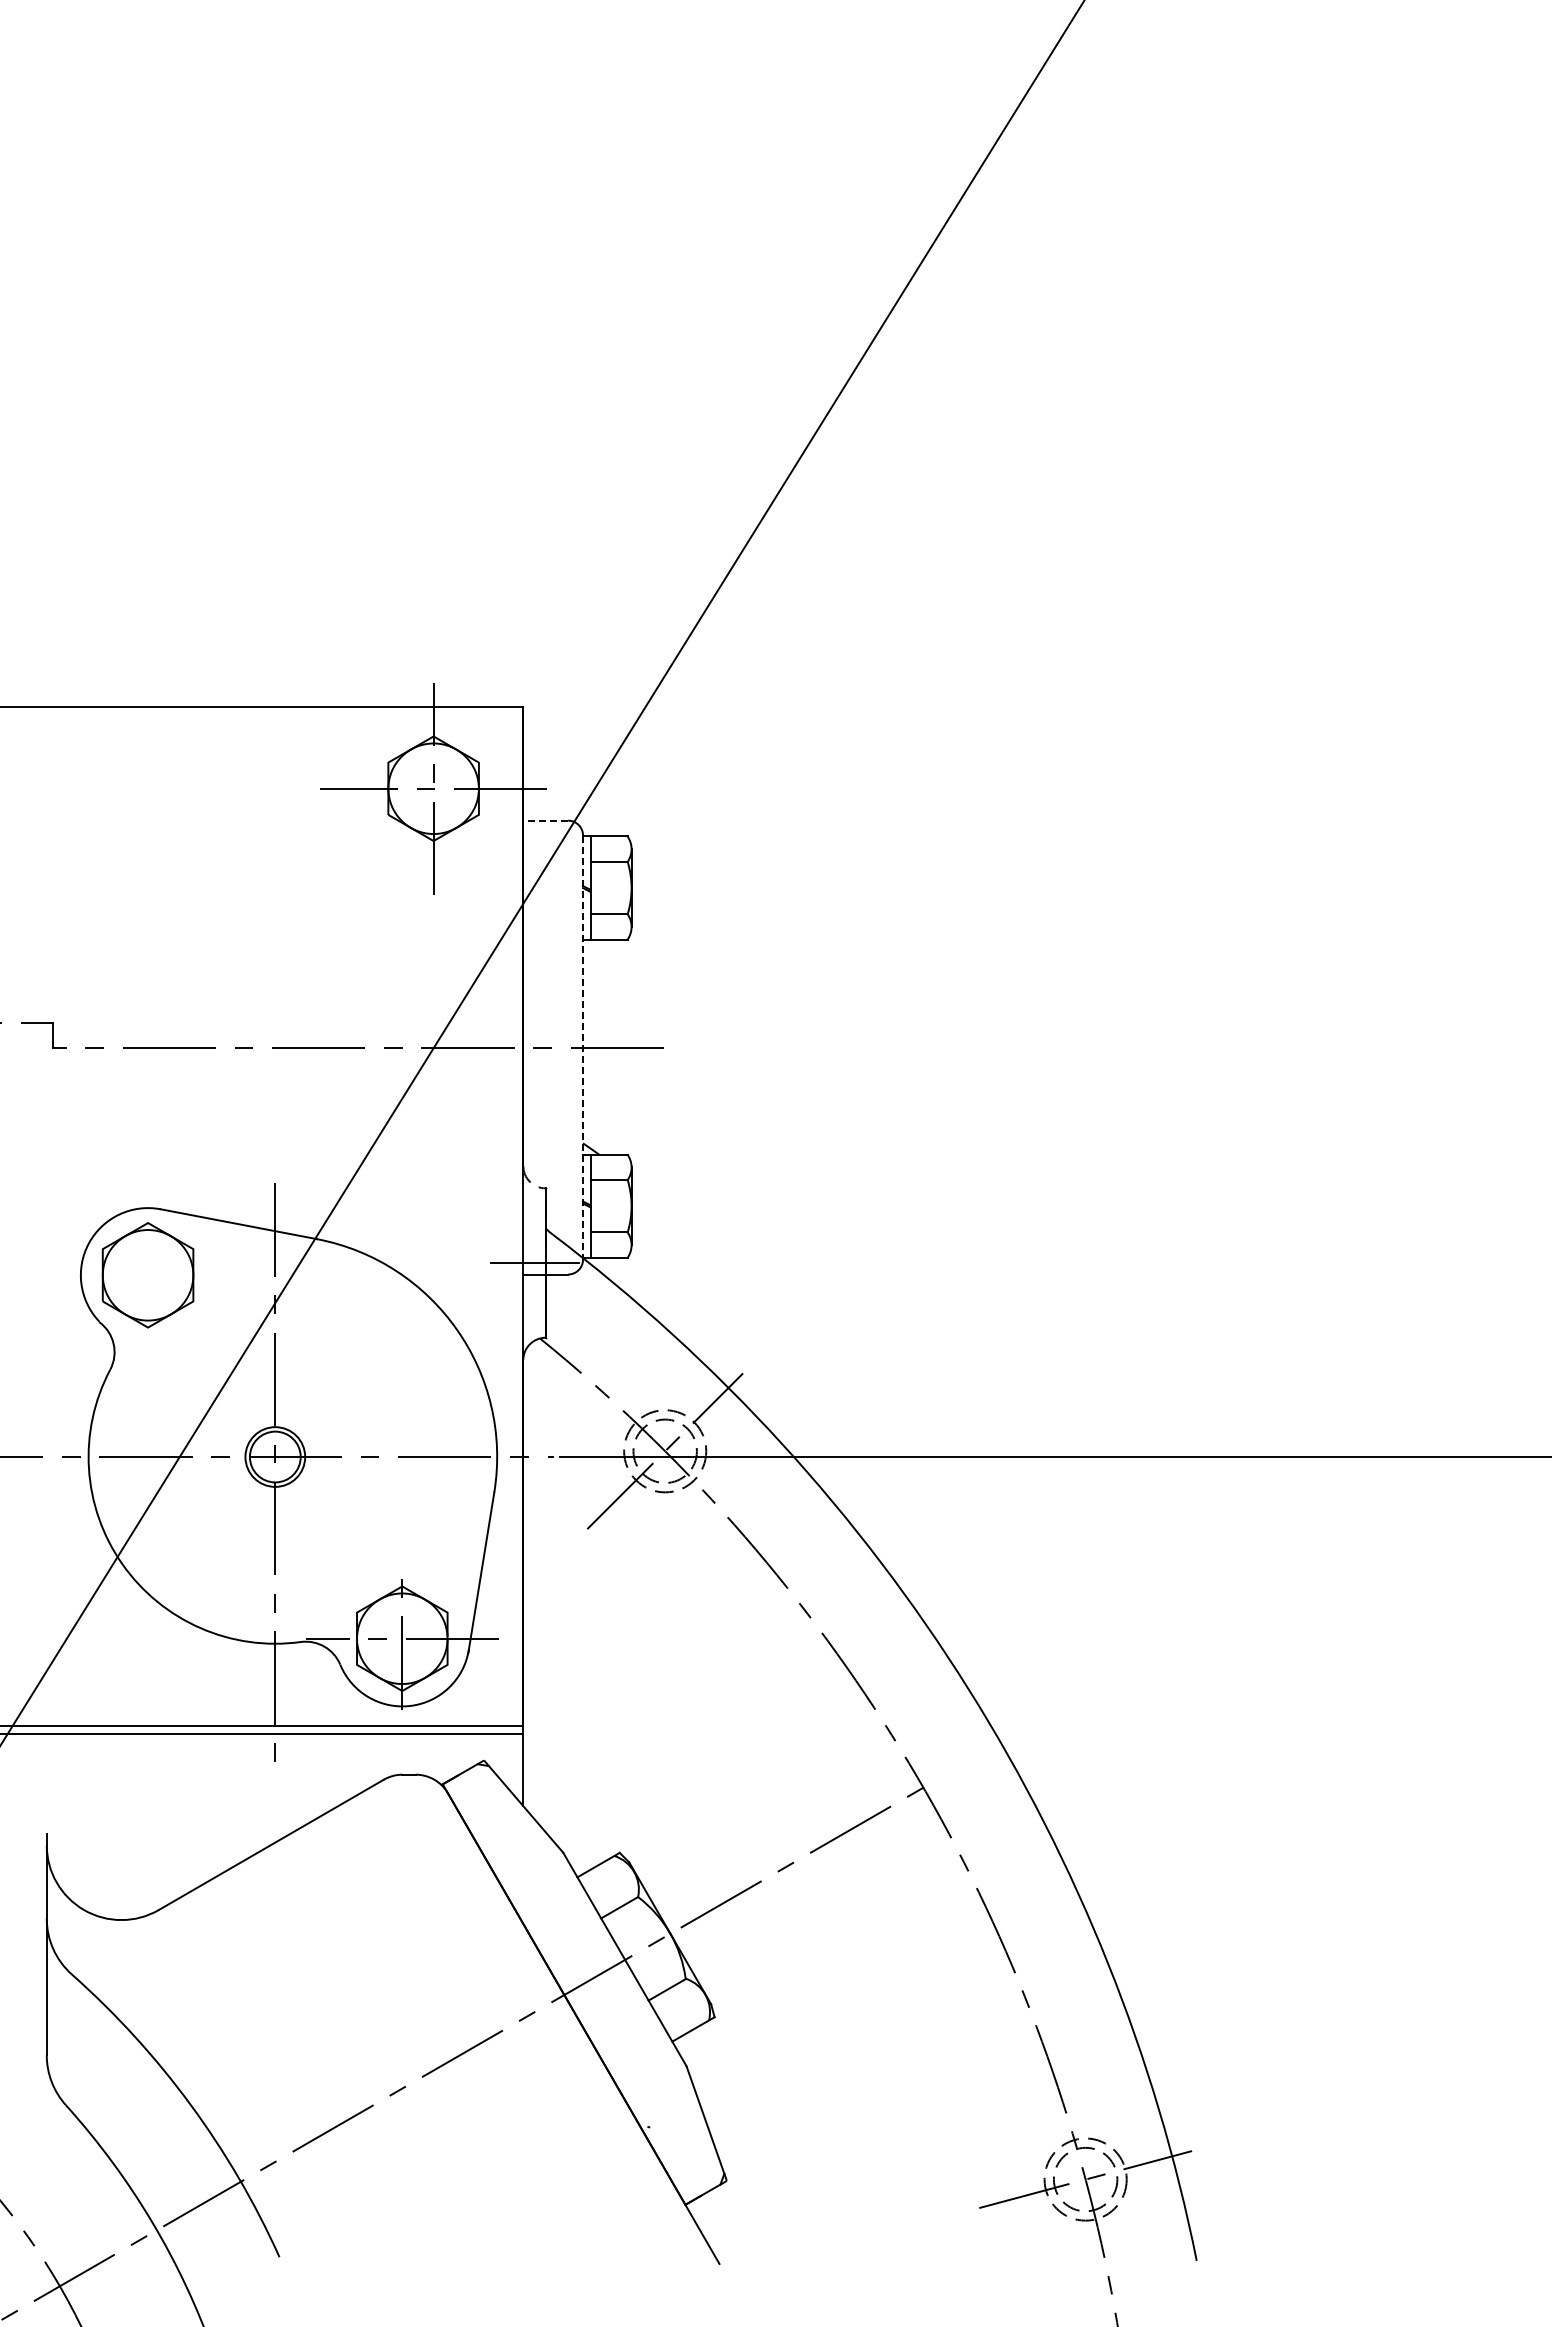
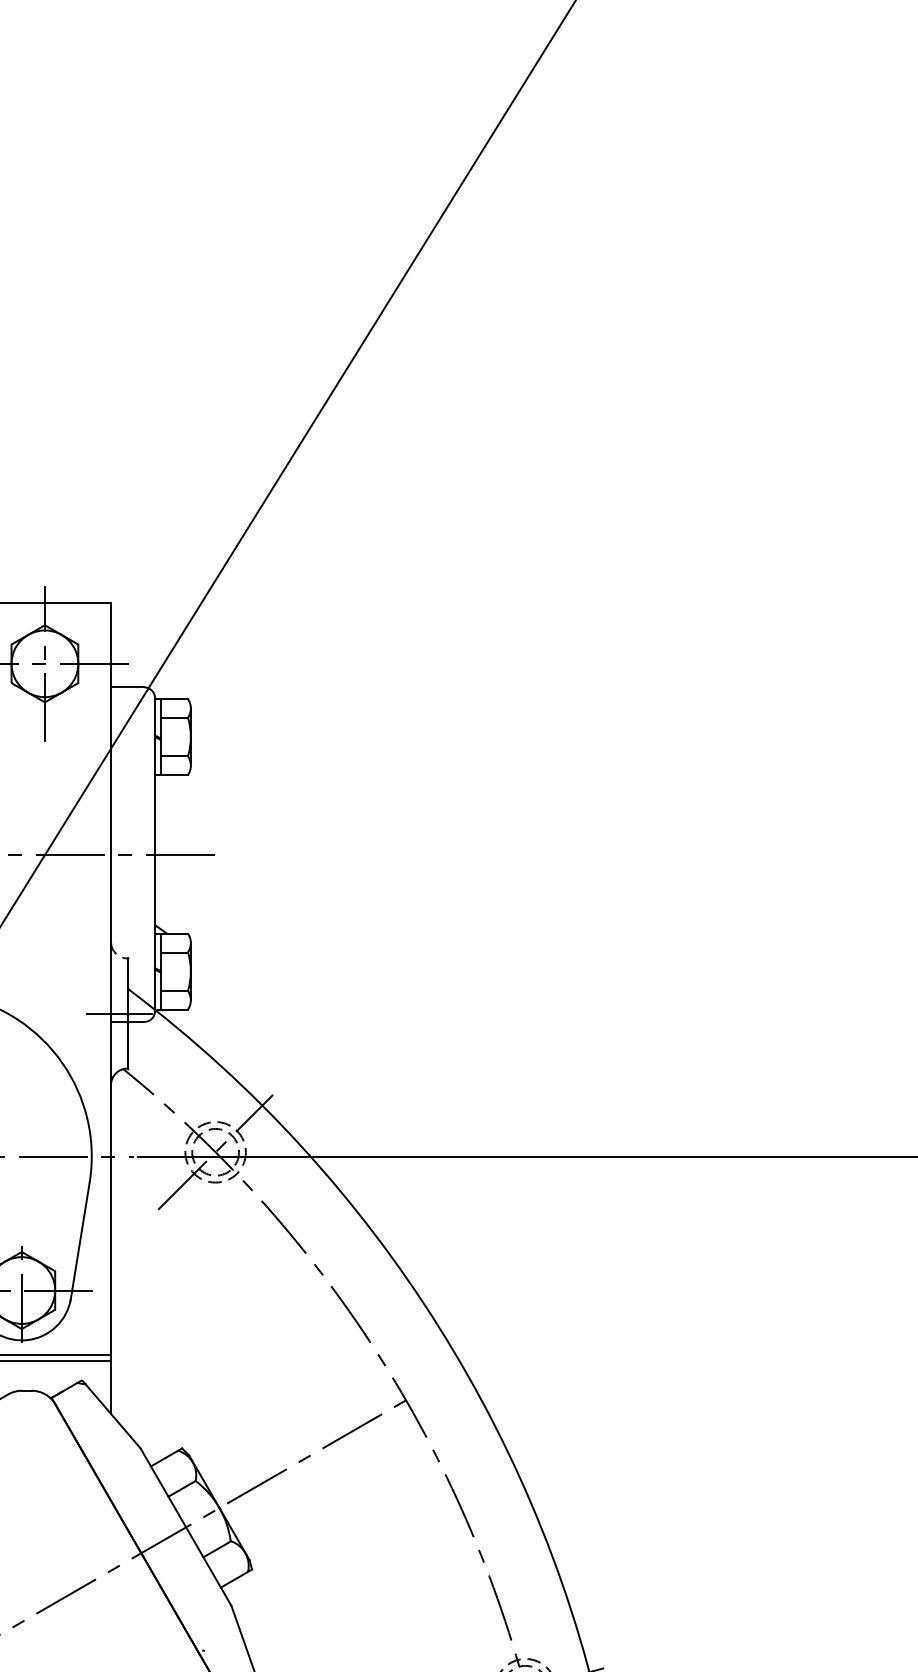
line: (545, 820) -> (127, 687), dashed -> solid
line: (583, 1047) -> (155, 854), dashed -> solid

